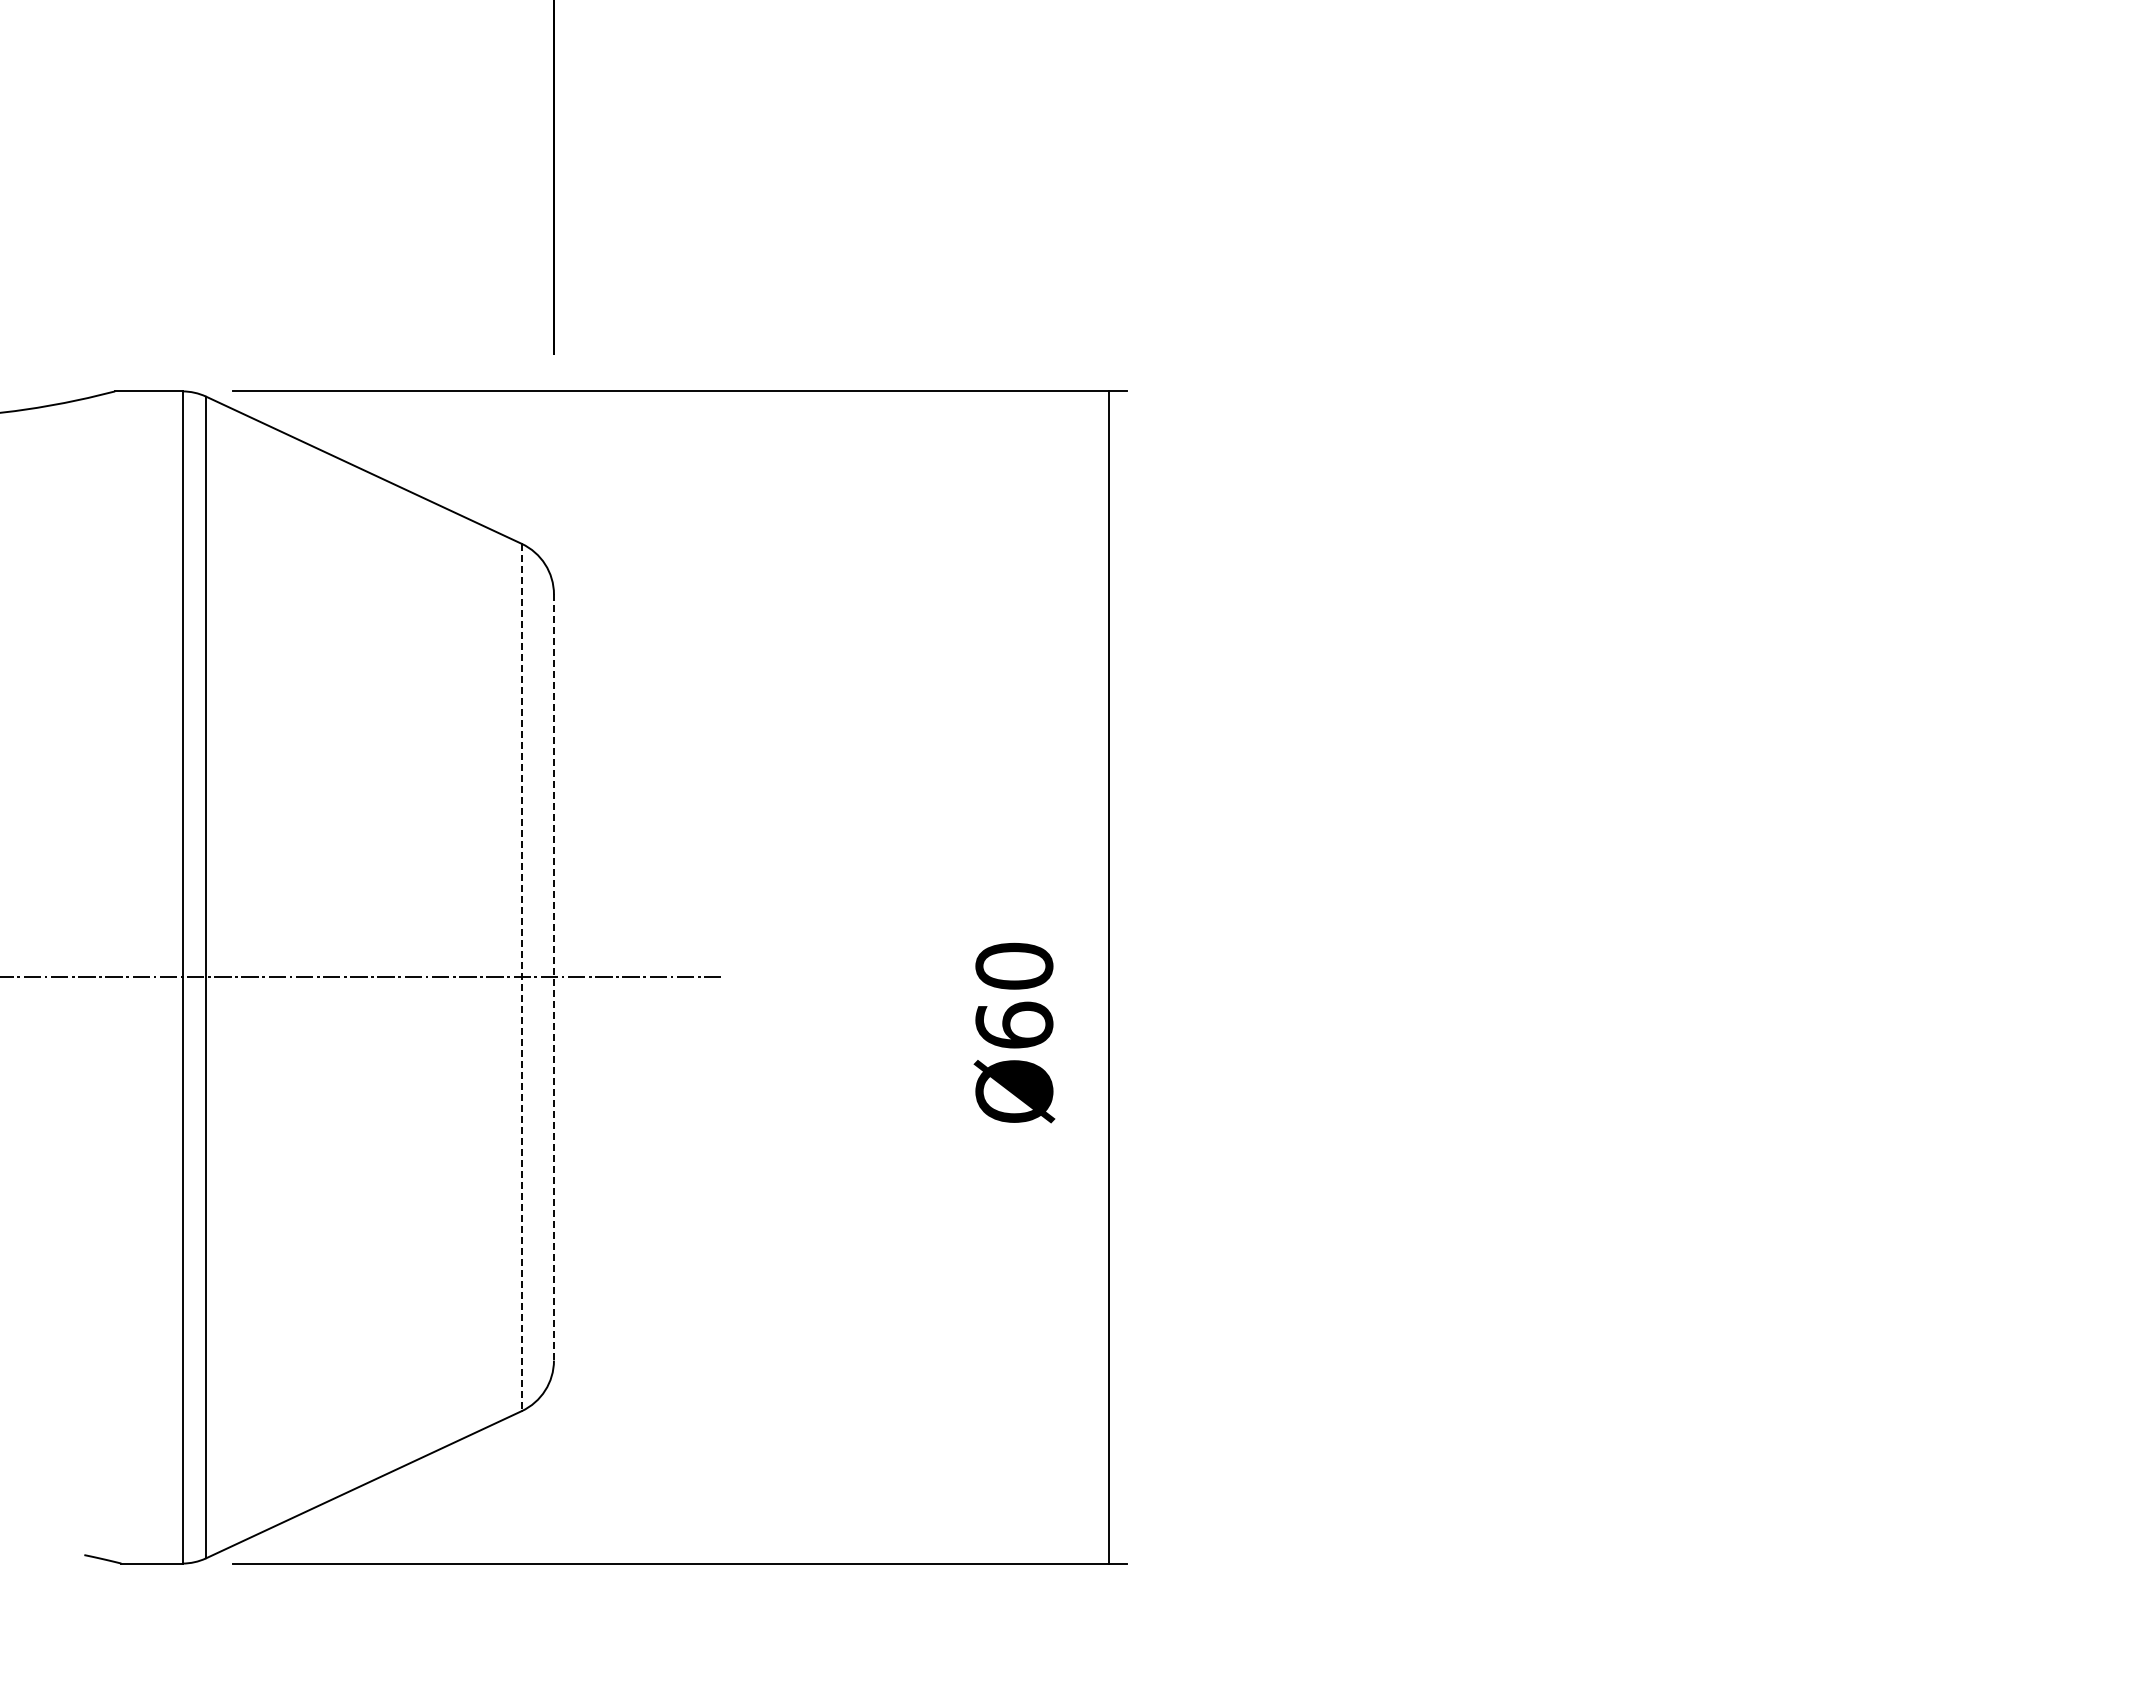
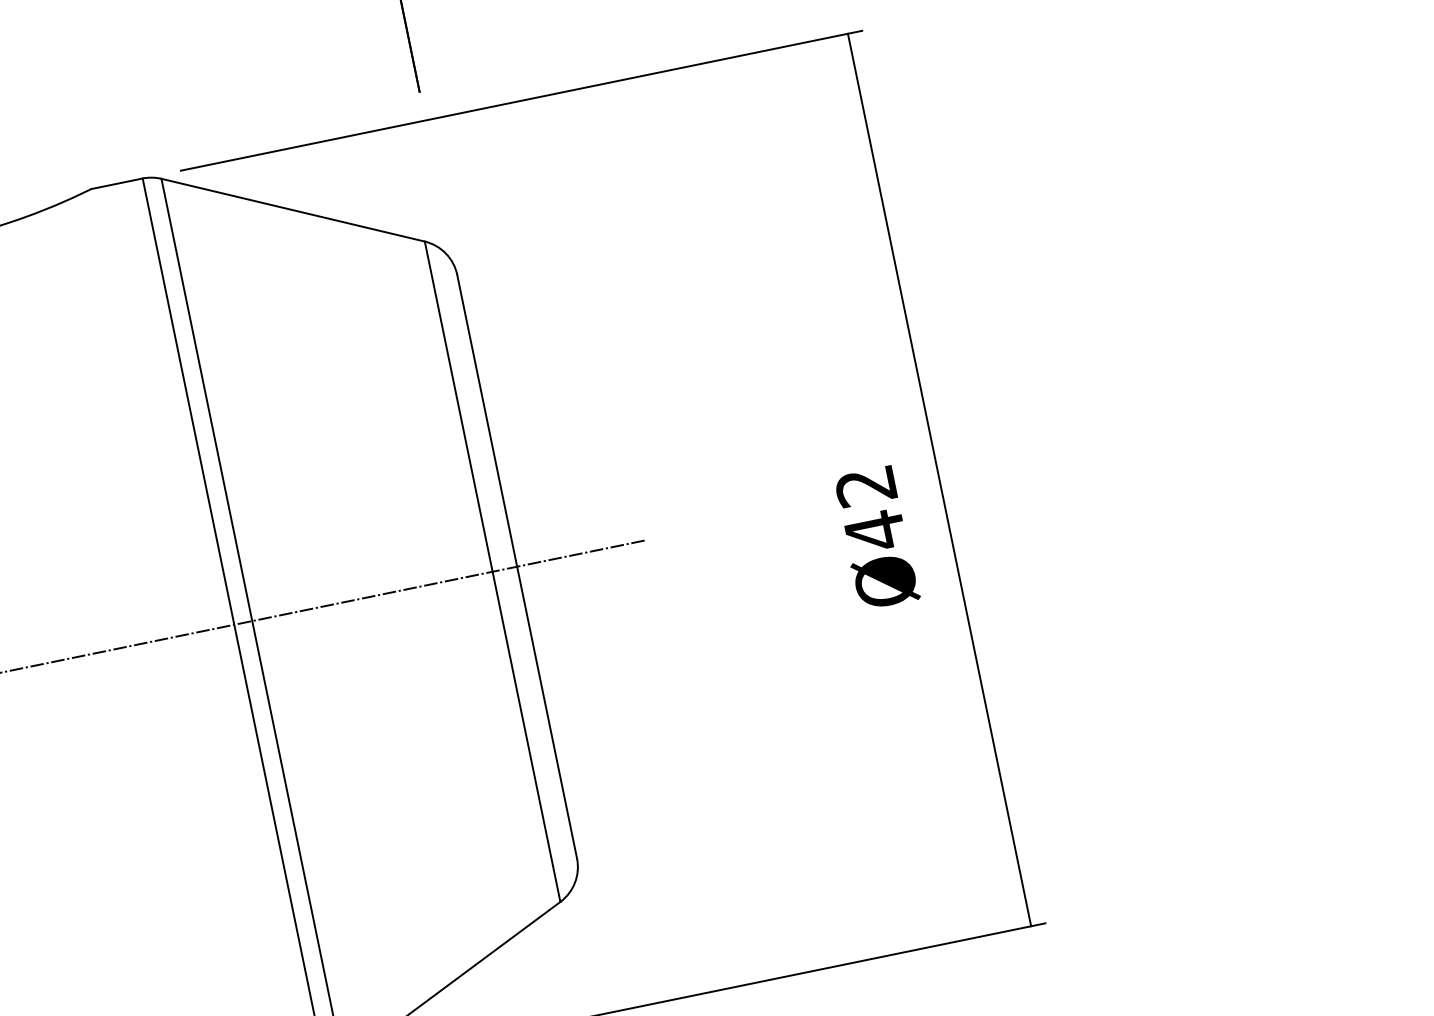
line: (521, 977) -> (492, 571), dashed -> solid
line: (553, 977) -> (516, 566), dashed -> solid
text: (1014, 996) -> (870, 509), Ø60 -> Ø42

